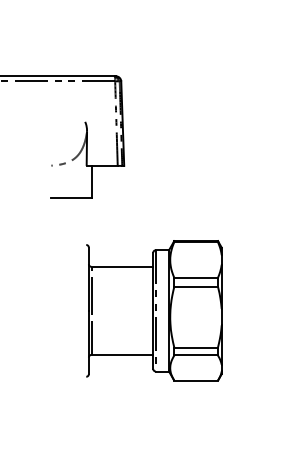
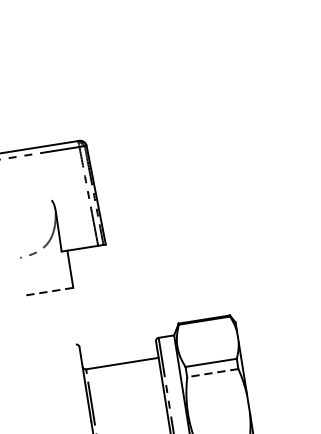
line: (70, 197) -> (48, 291), solid -> dashed
line: (196, 286) -> (213, 372), solid -> dashed

